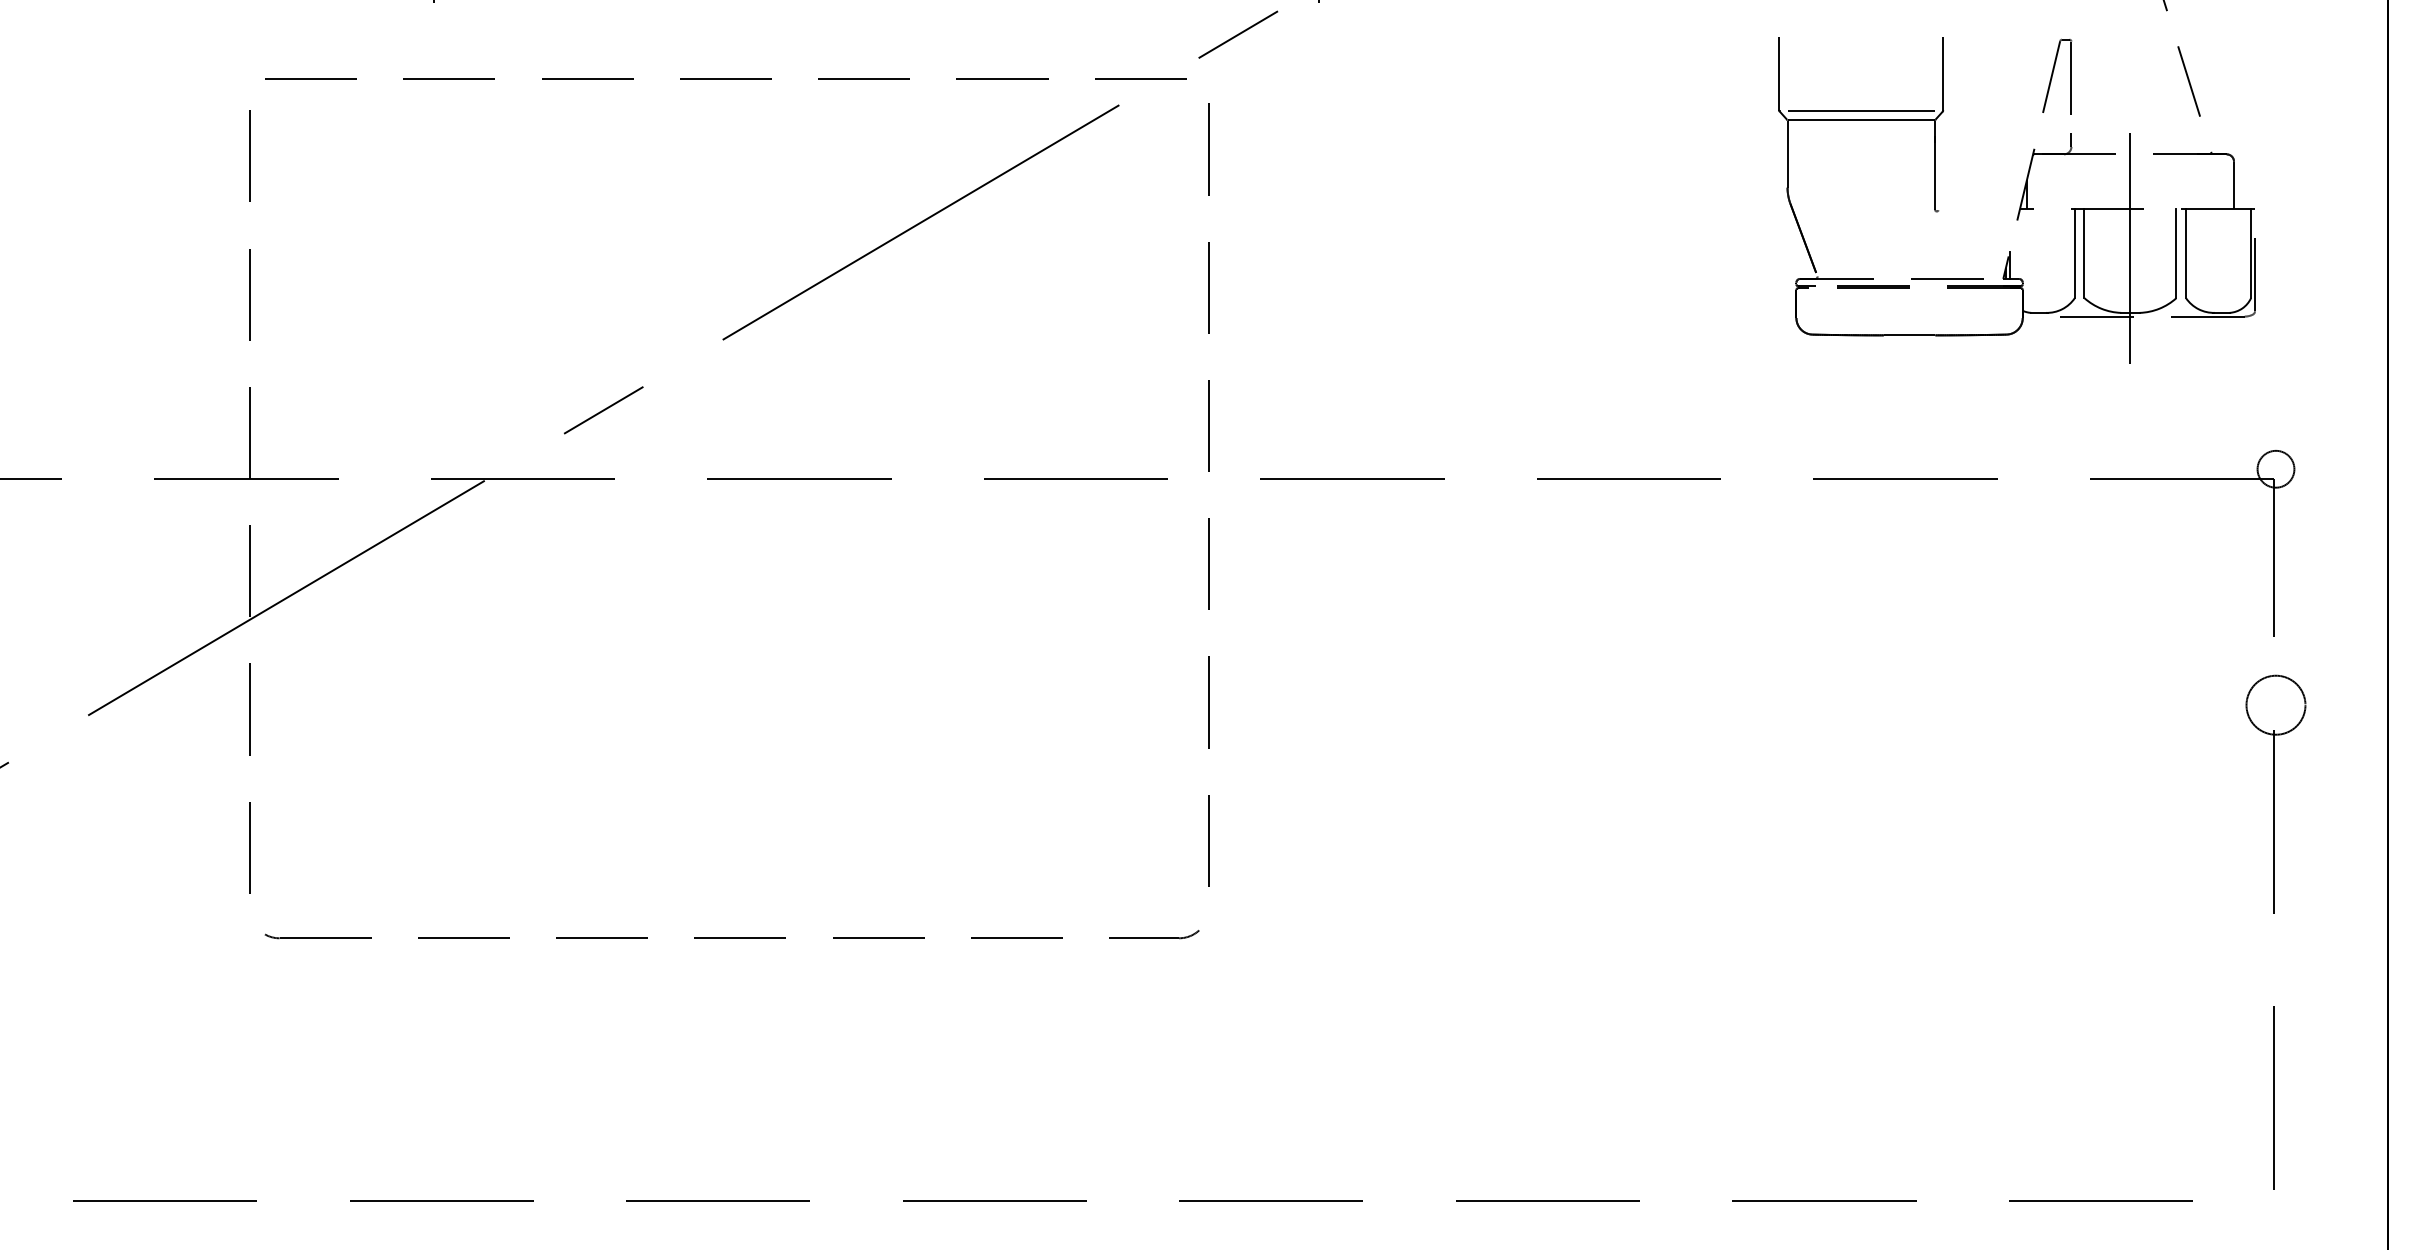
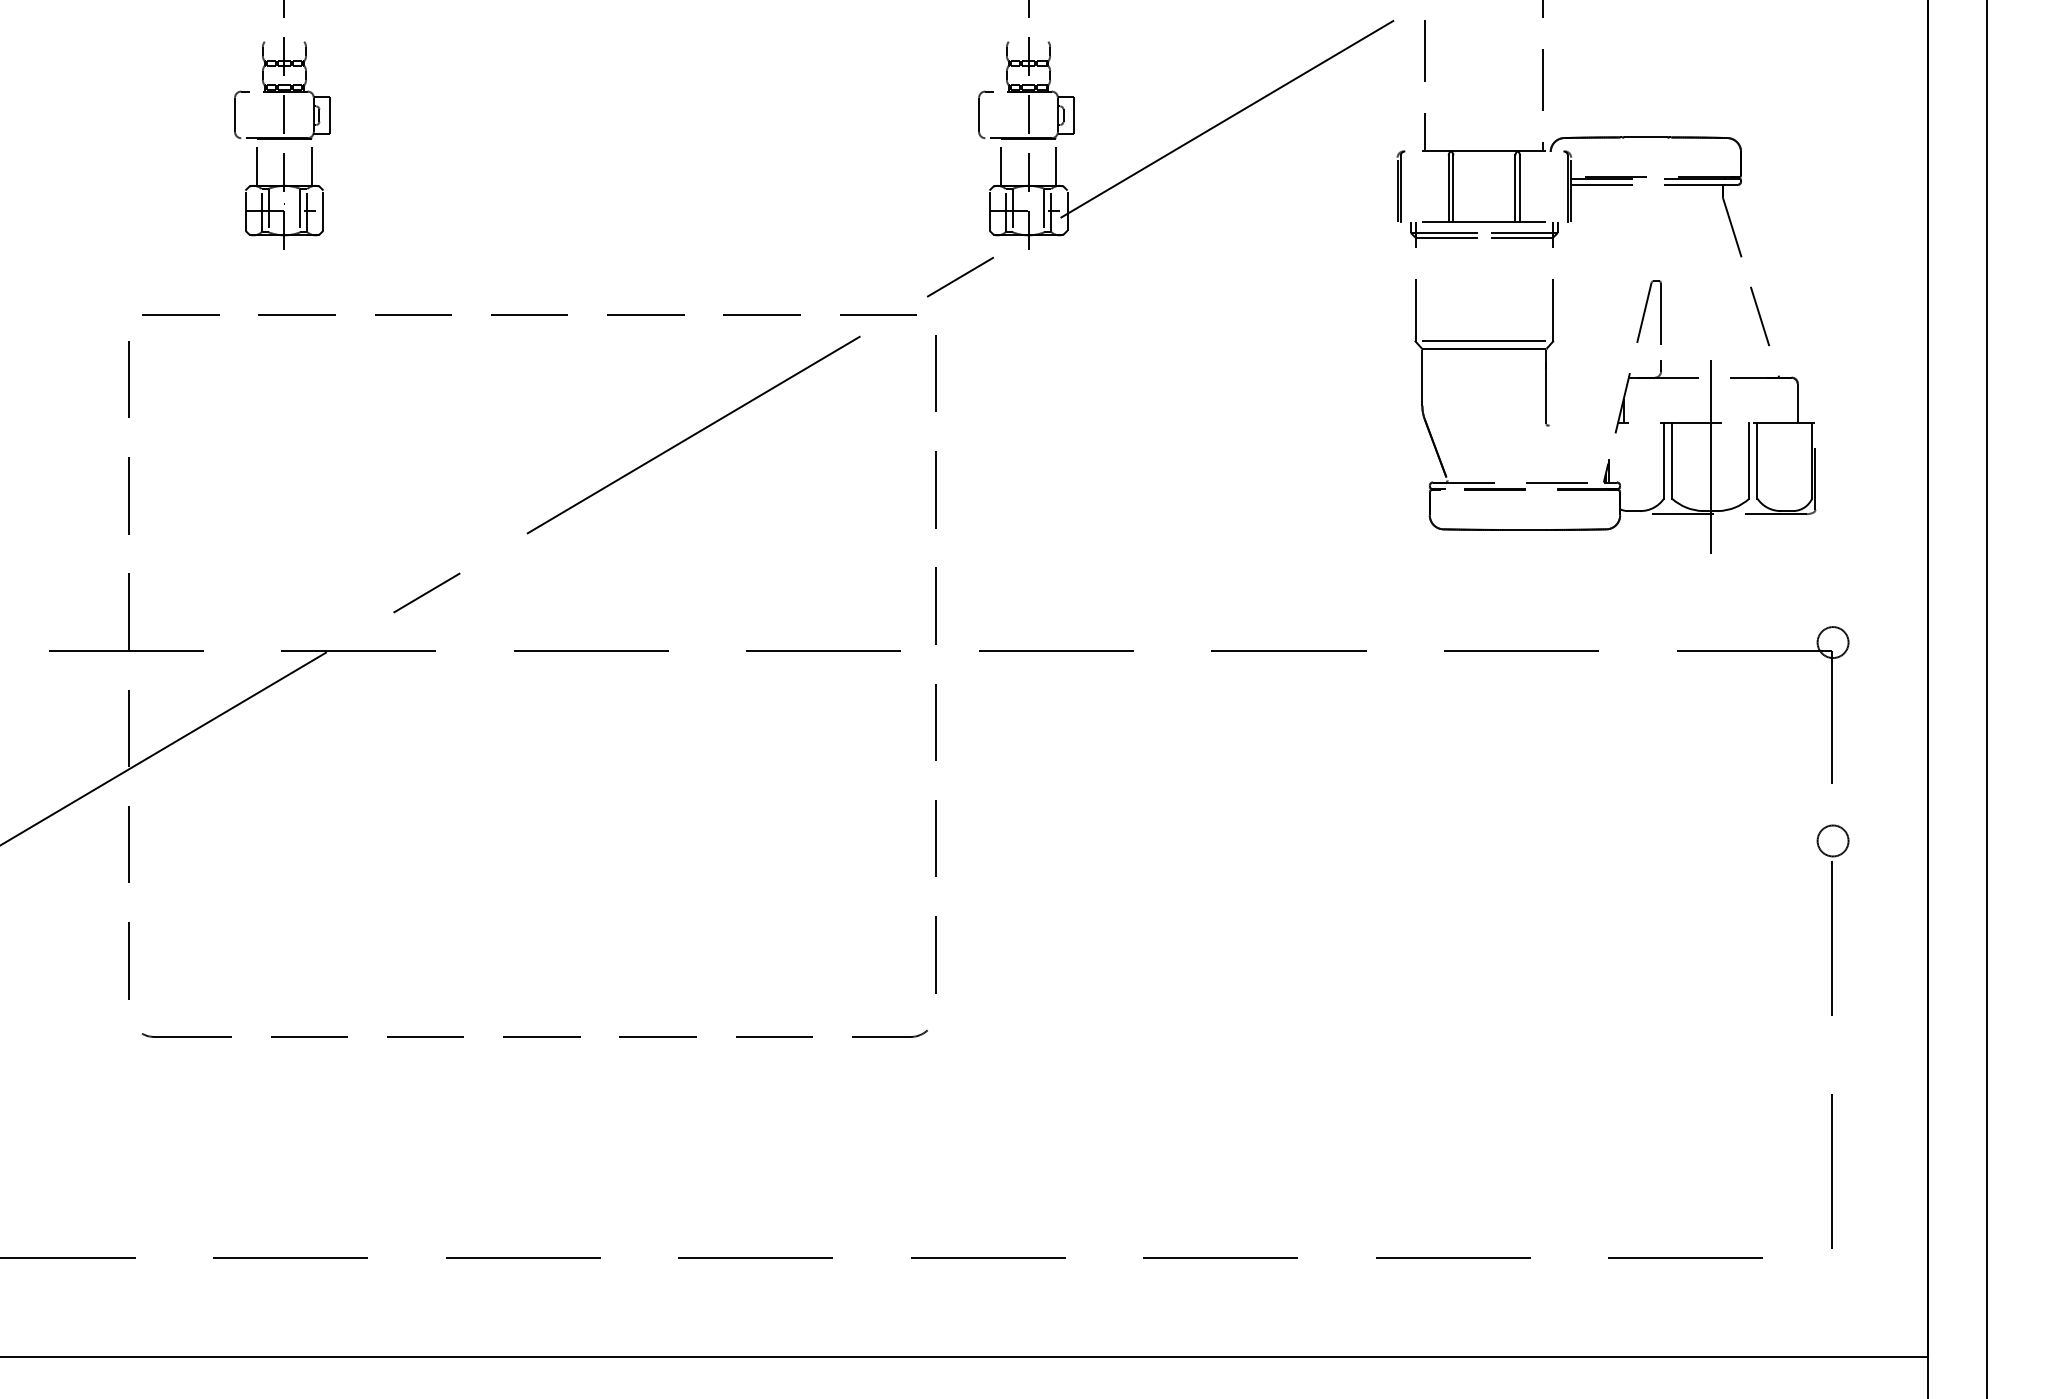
circle: (2275, 704) -> (1832, 840), size x0.62

